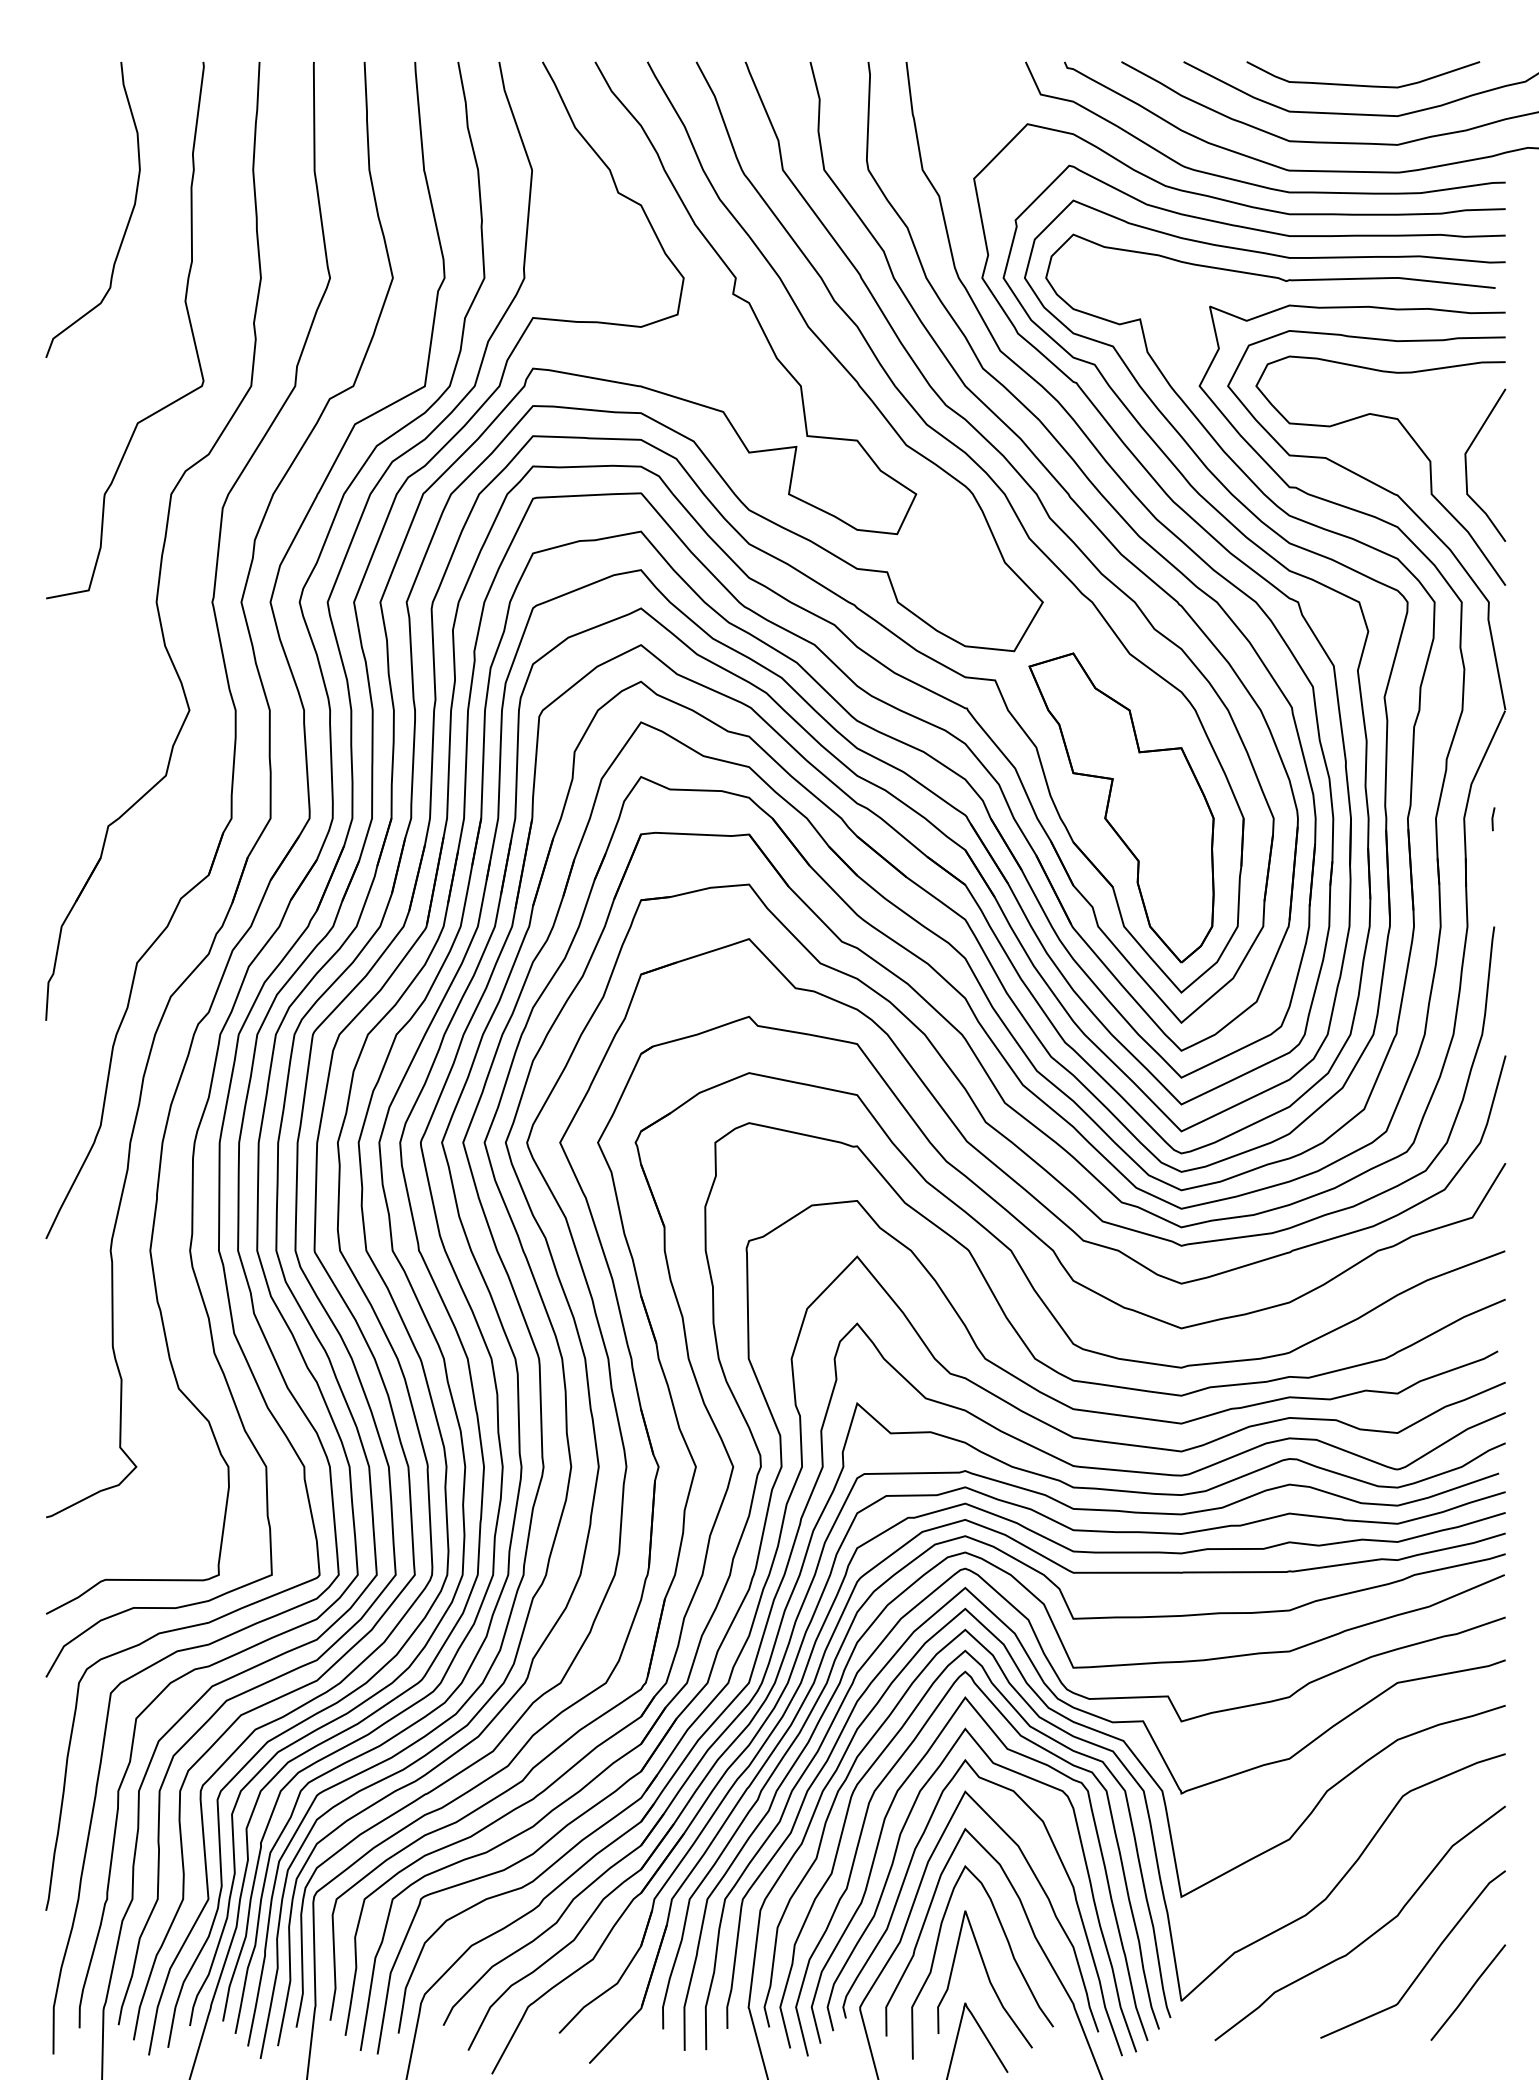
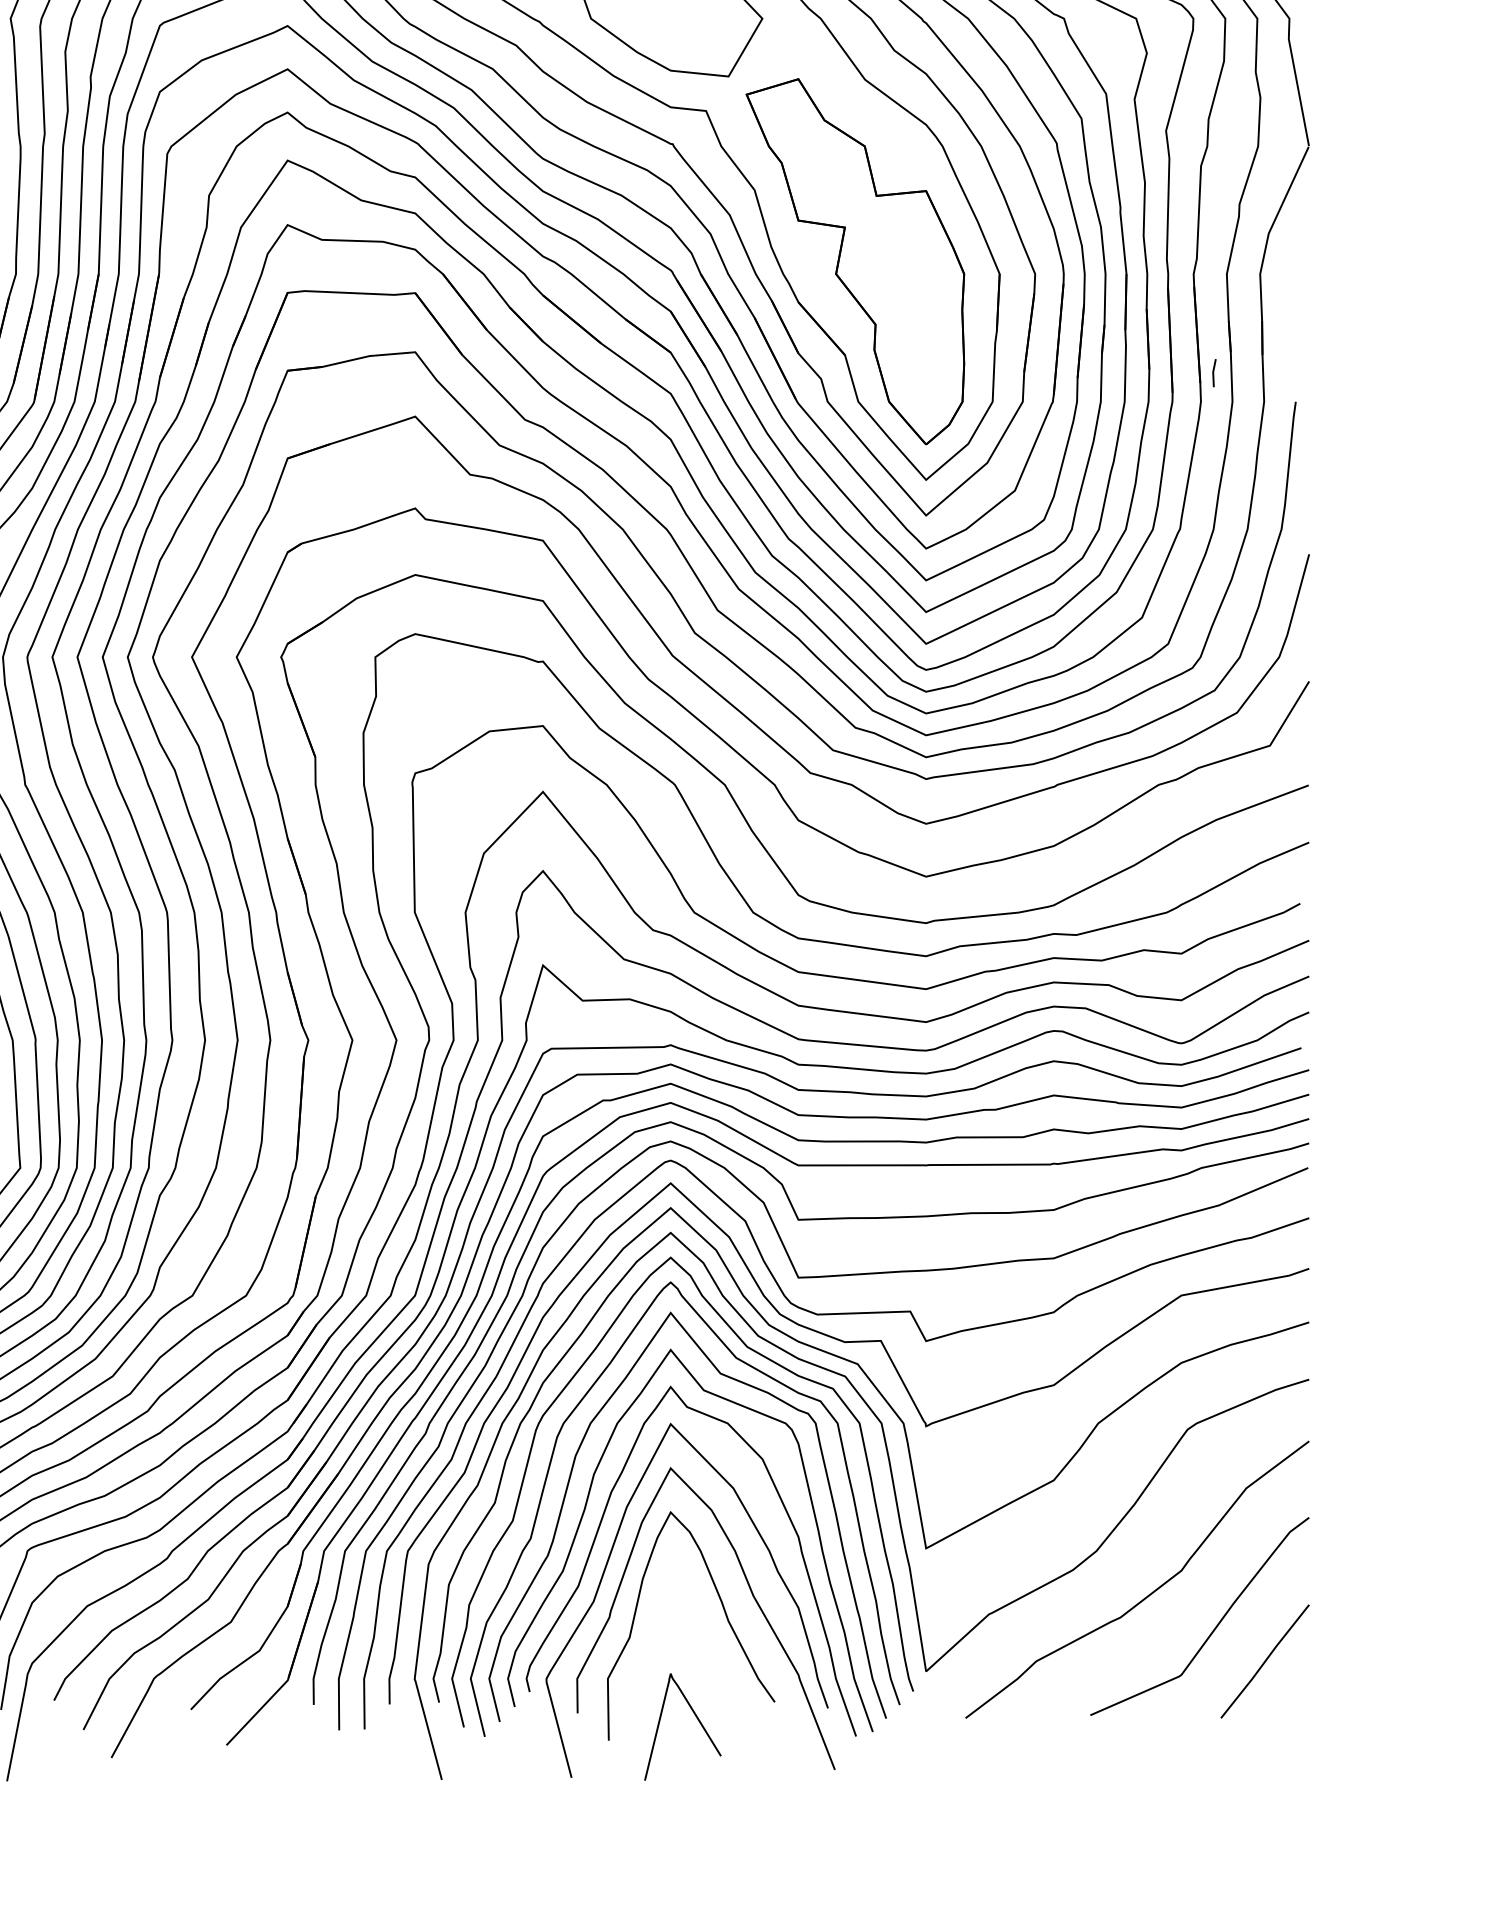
line: (1493, 819) -> (1214, 373), moved
curve: (987, 1977) -> (696, 1643), removed

